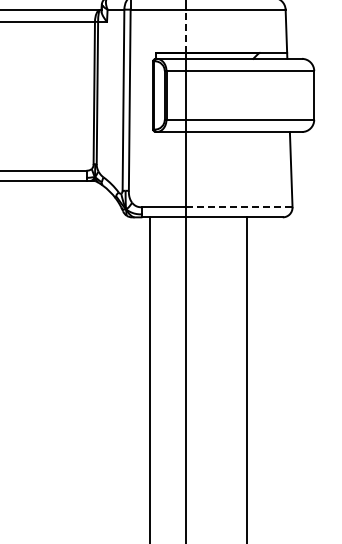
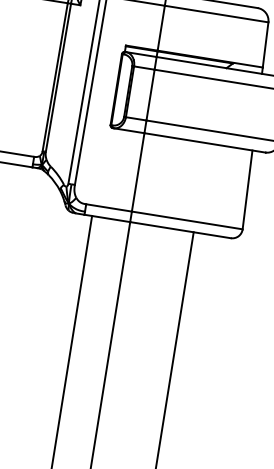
line: (186, 31) -> (161, 28), dashed -> solid
line: (239, 207) -> (187, 220), dashed -> solid

